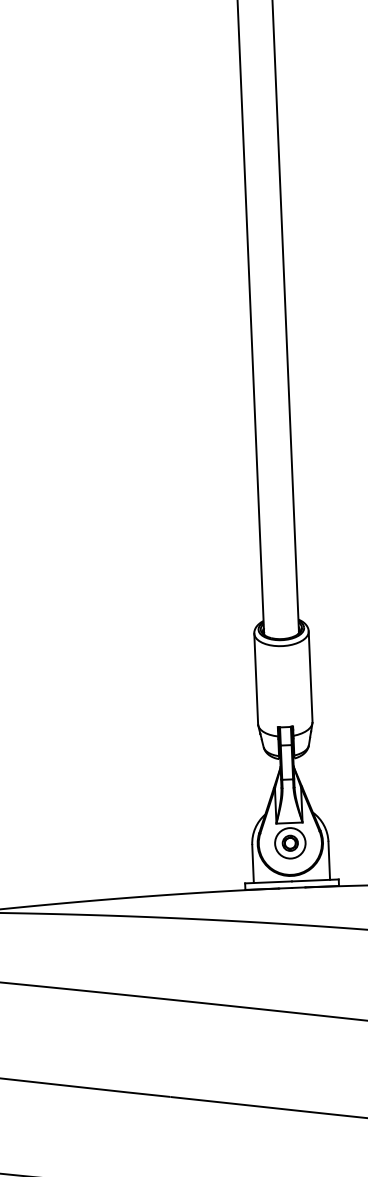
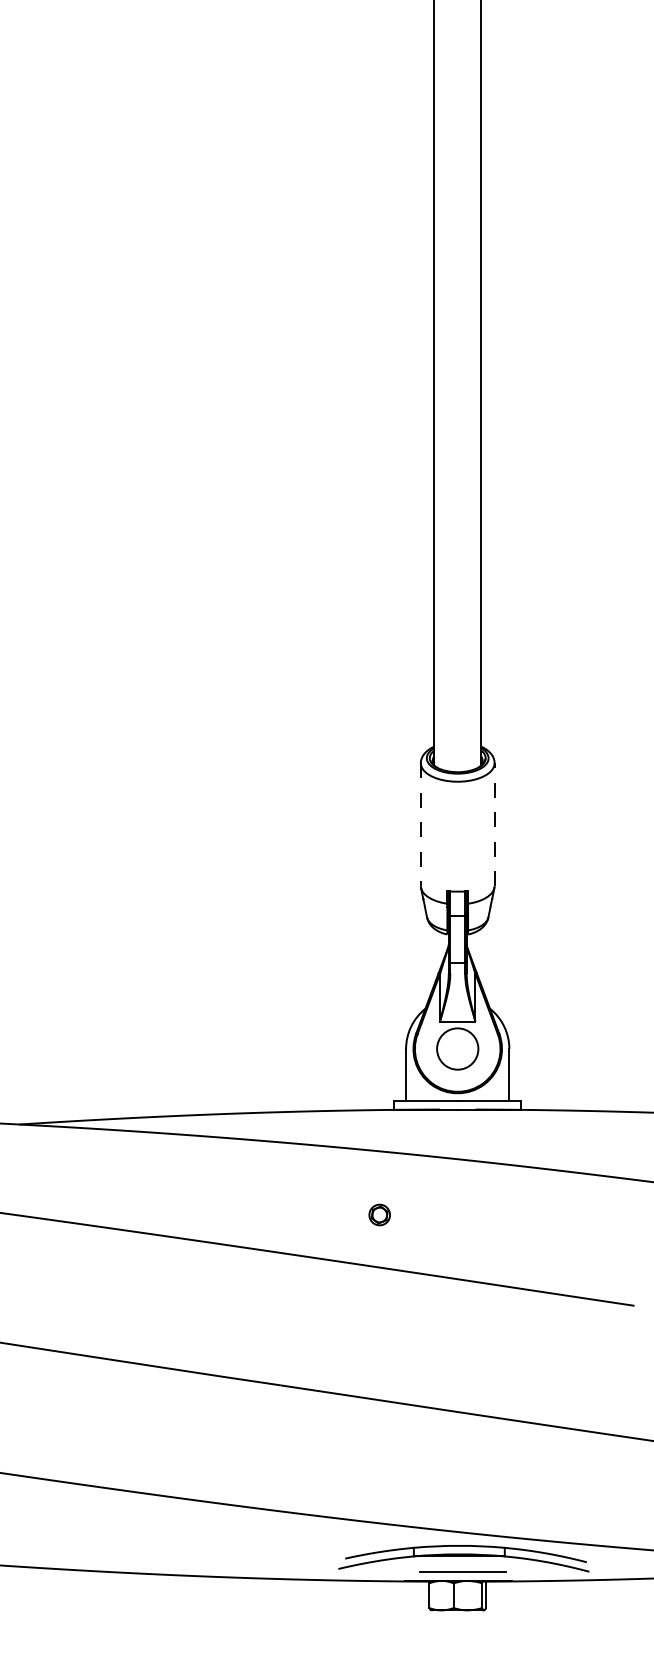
line: (310, 676) -> (494, 824), solid -> dashed
line: (255, 679) -> (420, 825), solid -> dashed
part: (290, 842) -> (379, 1214), moved

